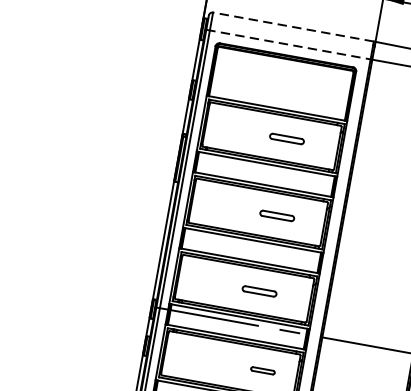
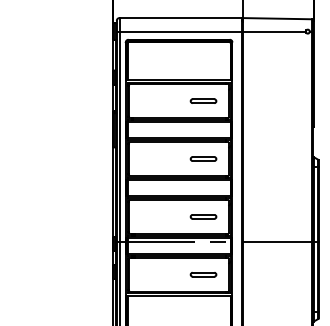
line: (293, 27) -> (180, 18), dashed -> solid
line: (288, 44) -> (179, 31), dashed -> solid
part: (287, 138) -> (203, 100), moved
part: (277, 215) -> (203, 158), moved
part: (259, 290) -> (203, 216), moved
part: (262, 370) -> (203, 274), size x1.43

